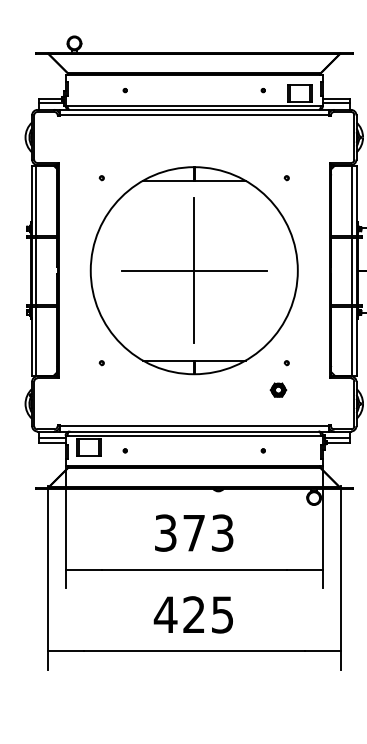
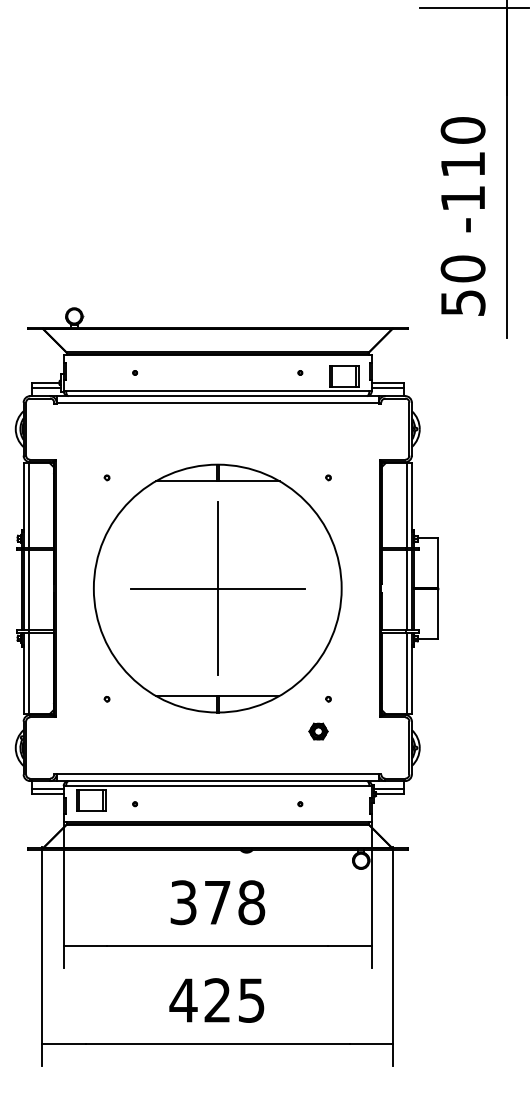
text: (222, 532) -> (251, 902), 373 -> 378

